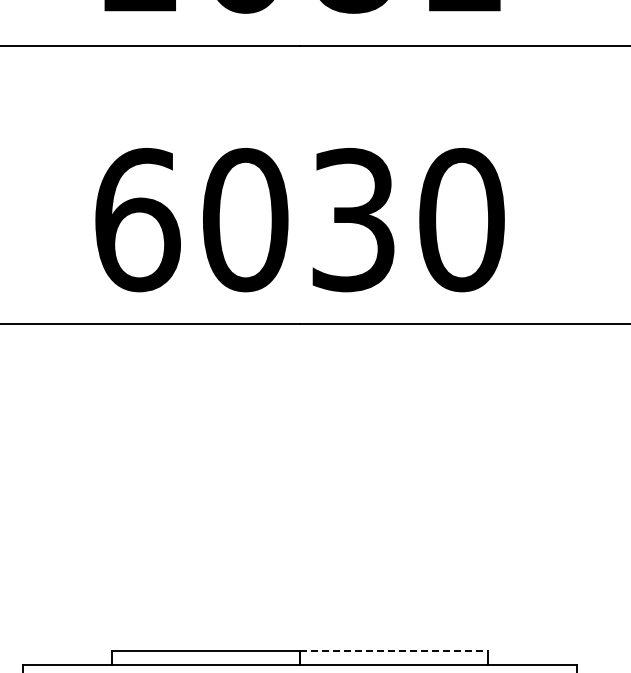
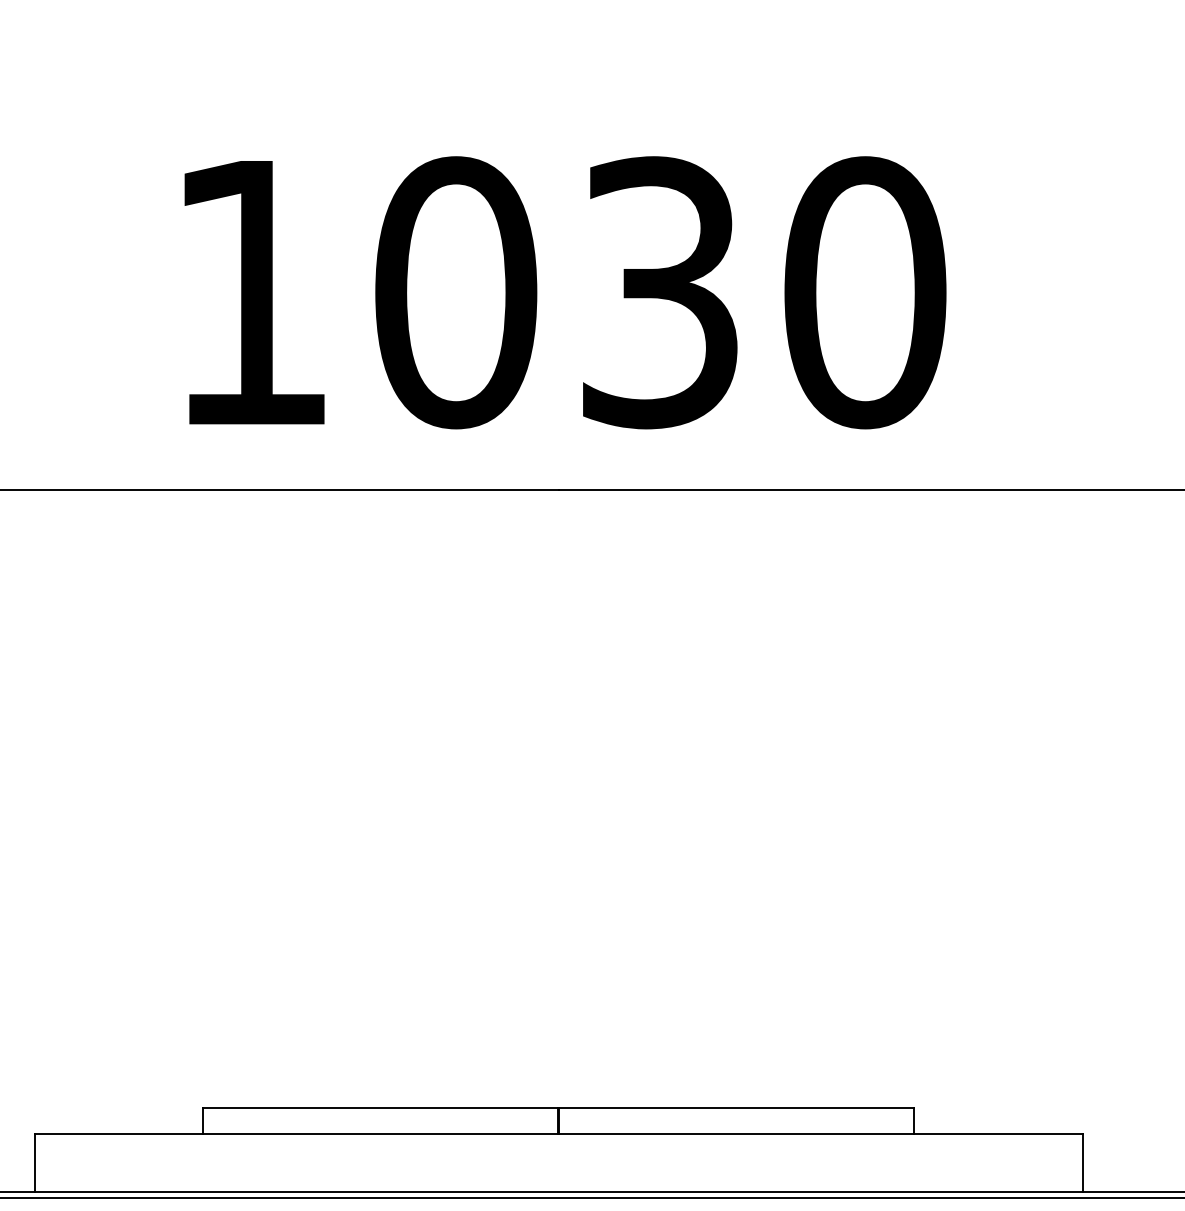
text: (137, 220) -> (251, 293), 6030 -> 1030
line: (393, 651) -> (735, 1108), dashed -> solid

